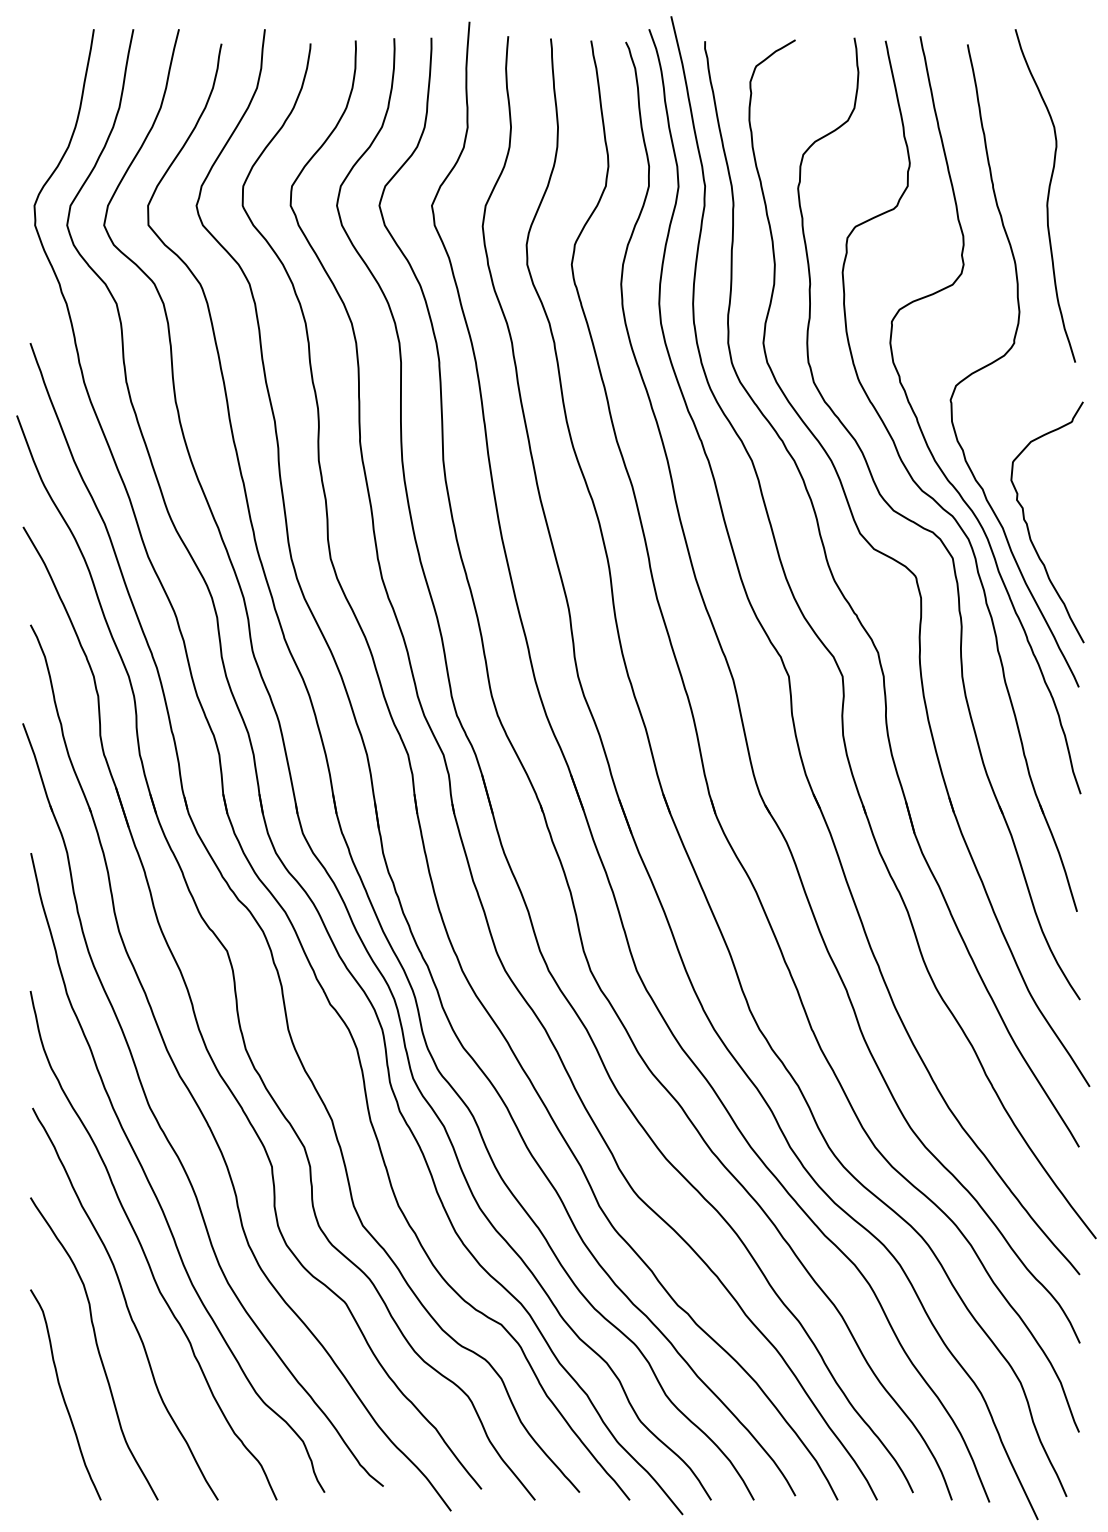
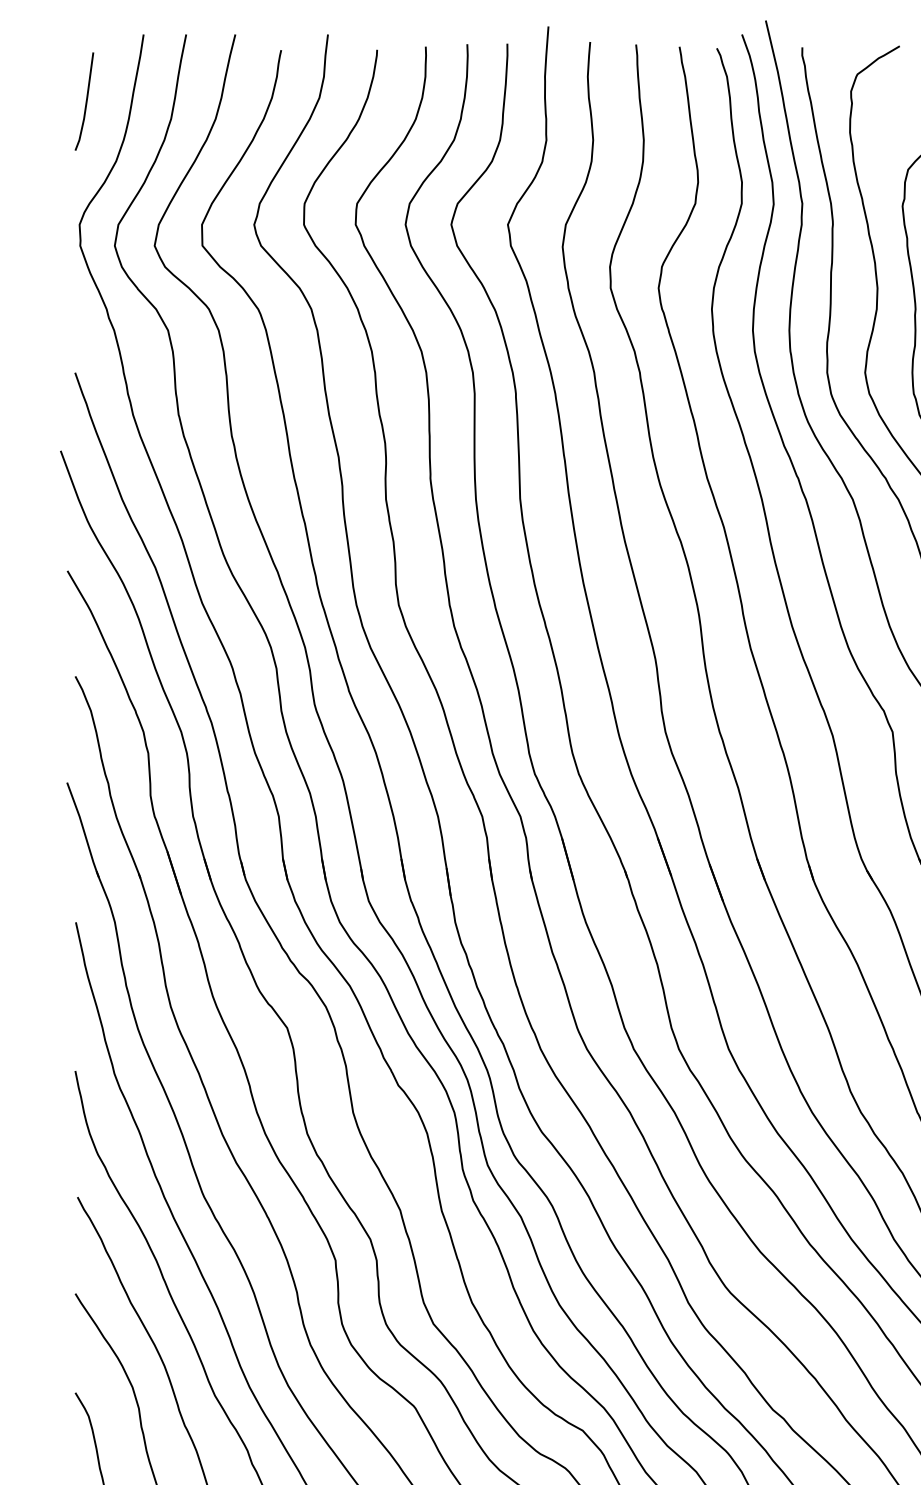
line: (40, 91) -> (86, 101), added

